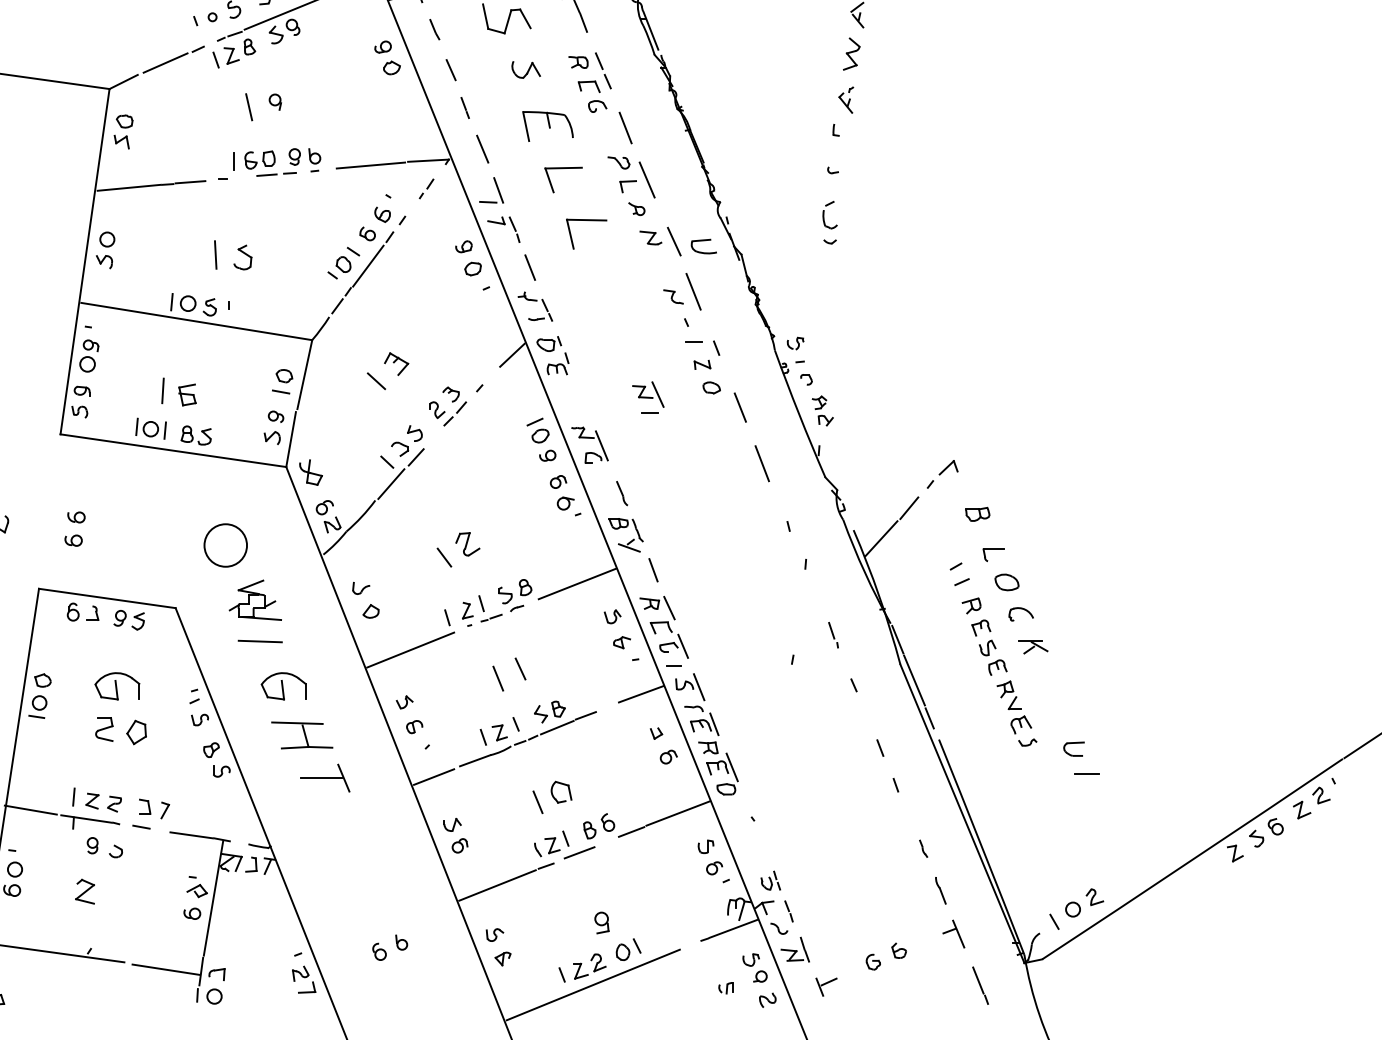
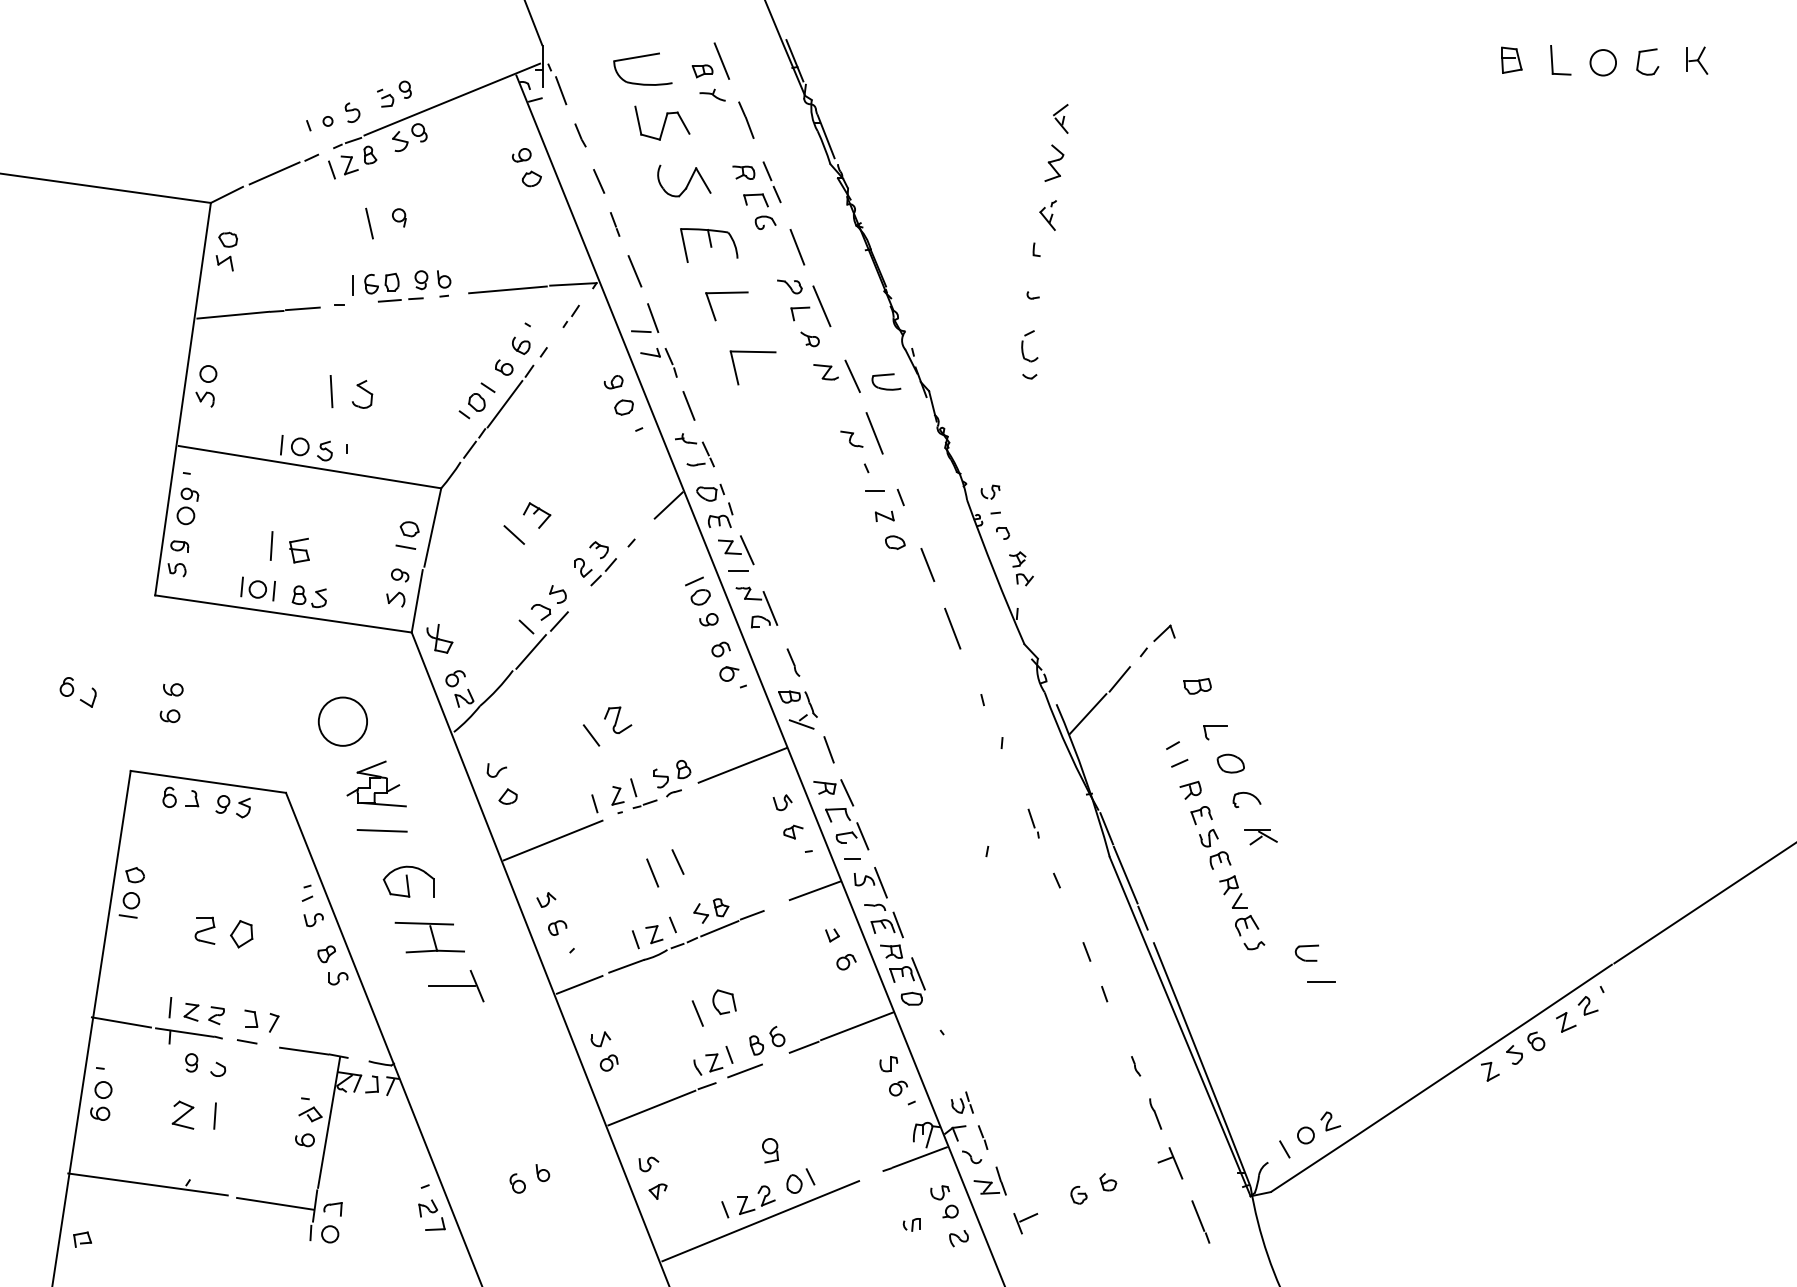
part: (526, 69) -> (684, 180), size x1.67
part: (648, 397) -> (736, 553), moved
part: (117, 686) -> (219, 881), removed
line: (112, 892) -> (214, 1115), added

